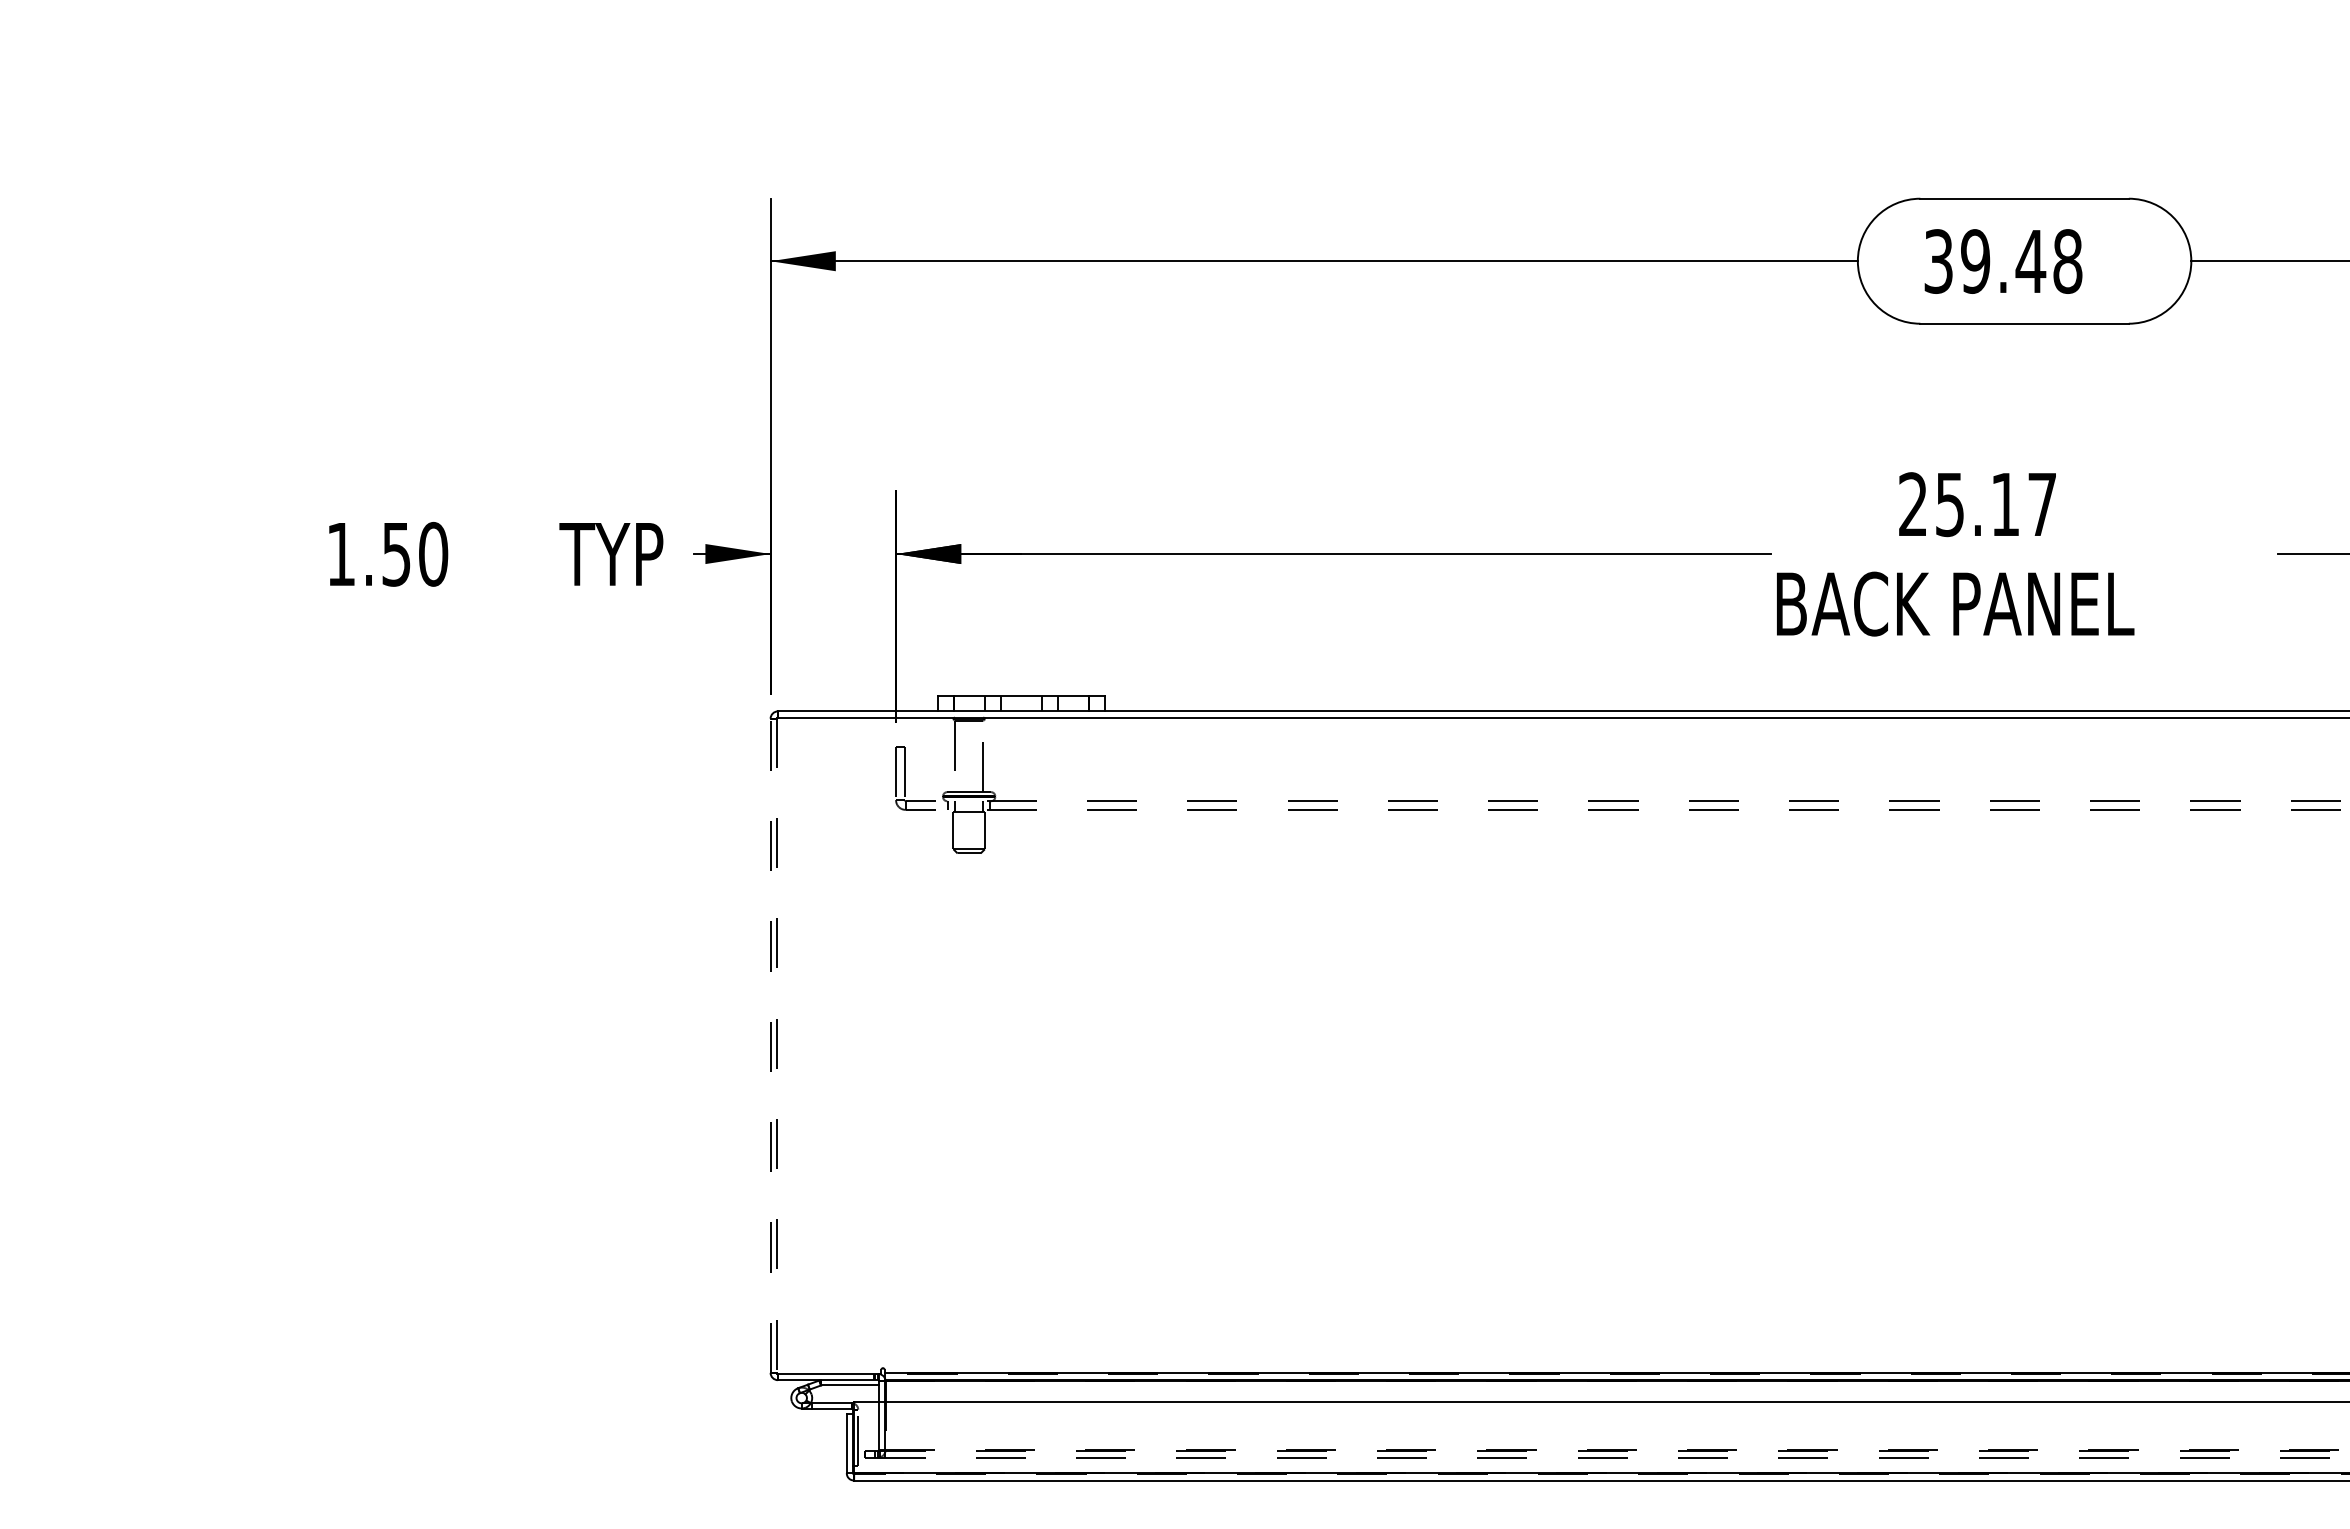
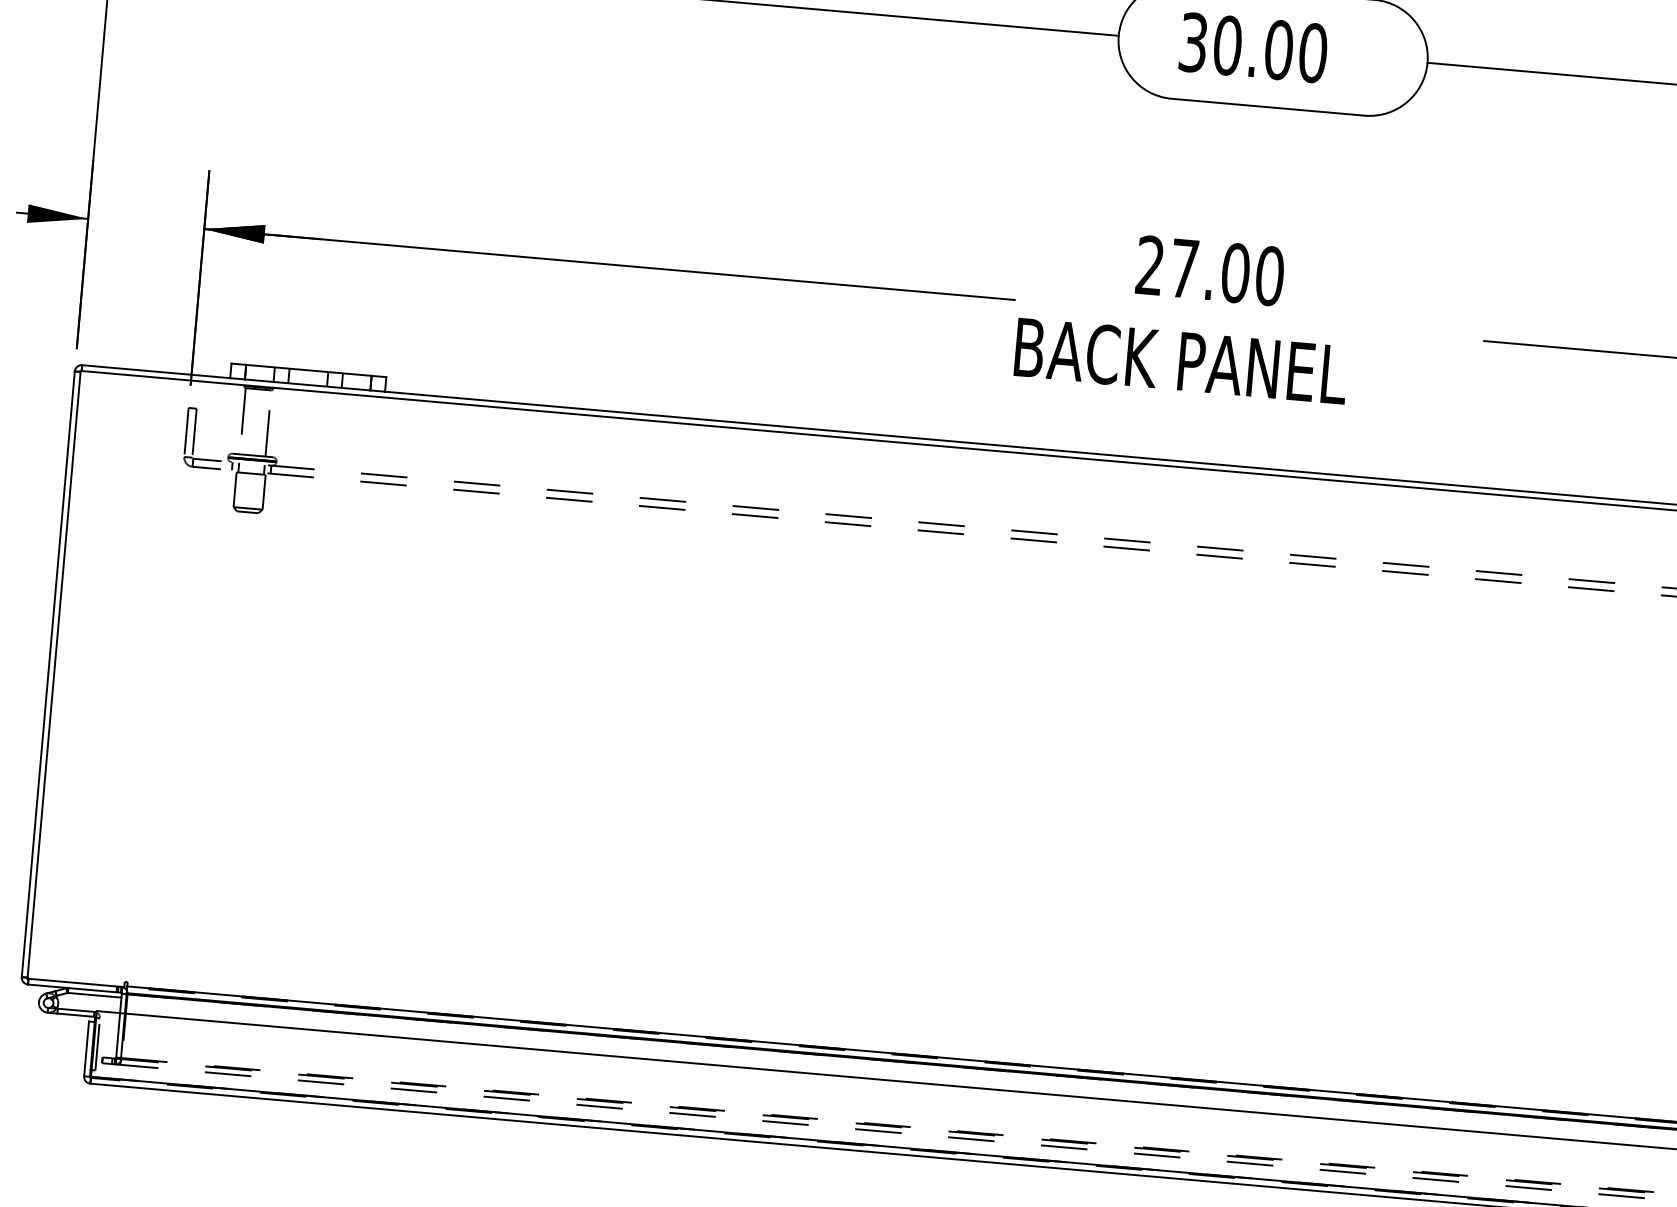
text: (2021, 261) -> (1270, 49), 39.48 -> 30.00
text: (1996, 504) -> (1227, 272), 25.17 -> 27.00
line: (770, 1045) -> (48, 674), dashed -> solid
line: (776, 1046) -> (53, 675), dashed -> solid

